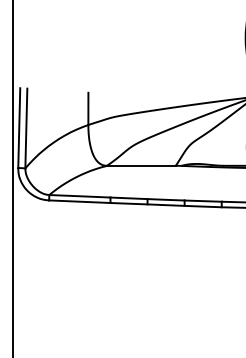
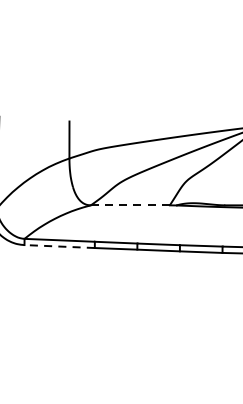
line: (140, 165) -> (129, 204), solid -> dashed
line: (79, 201) -> (59, 246), solid -> dashed

